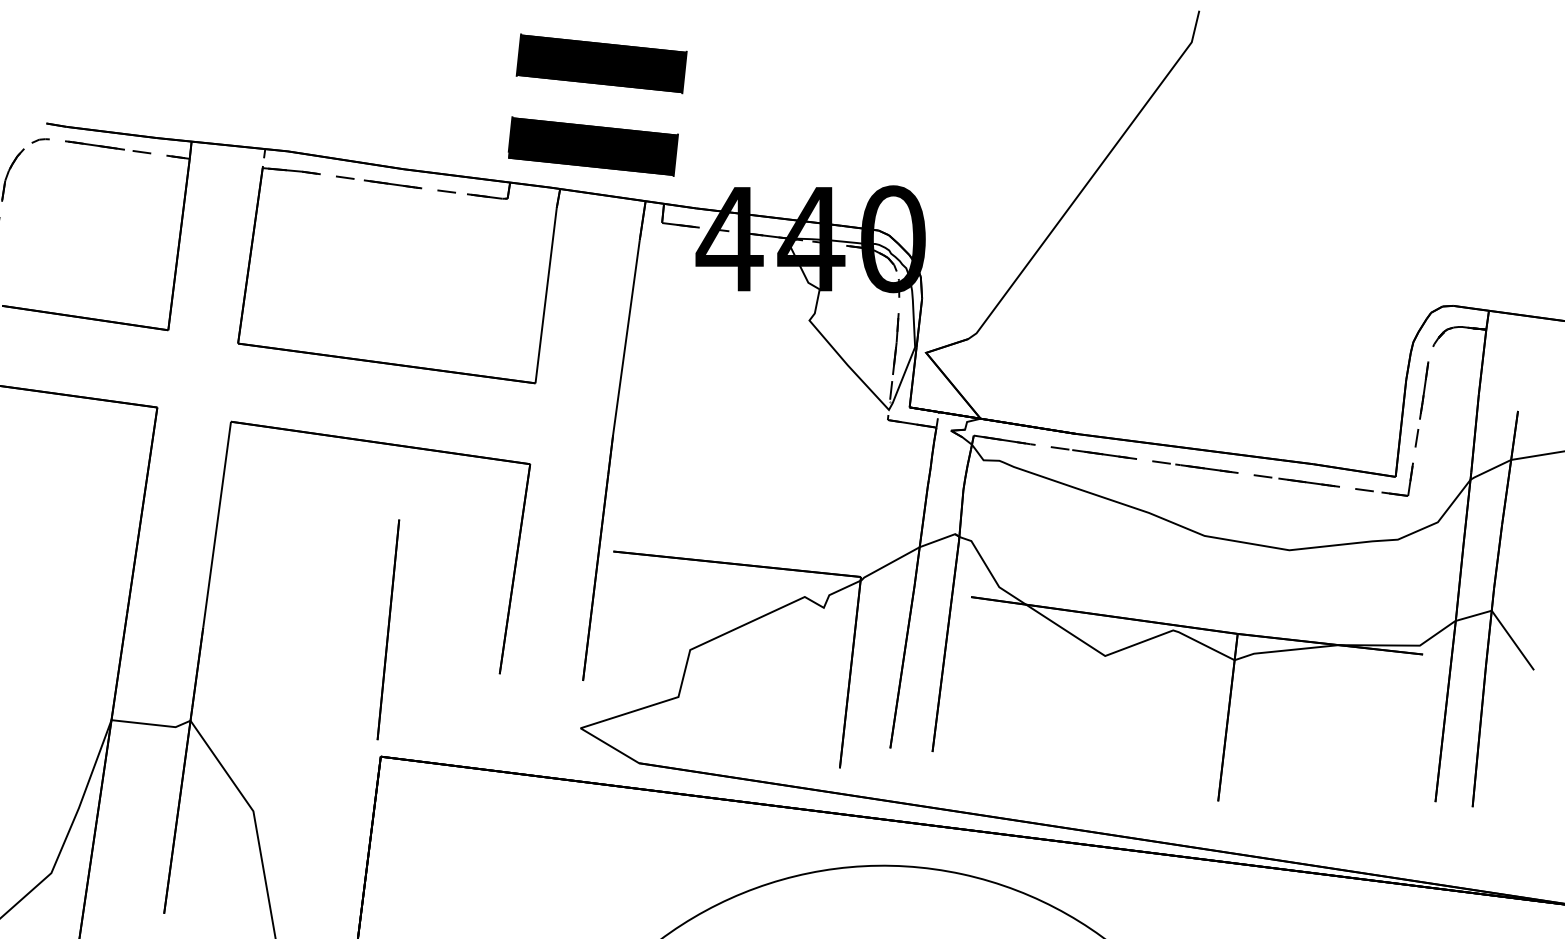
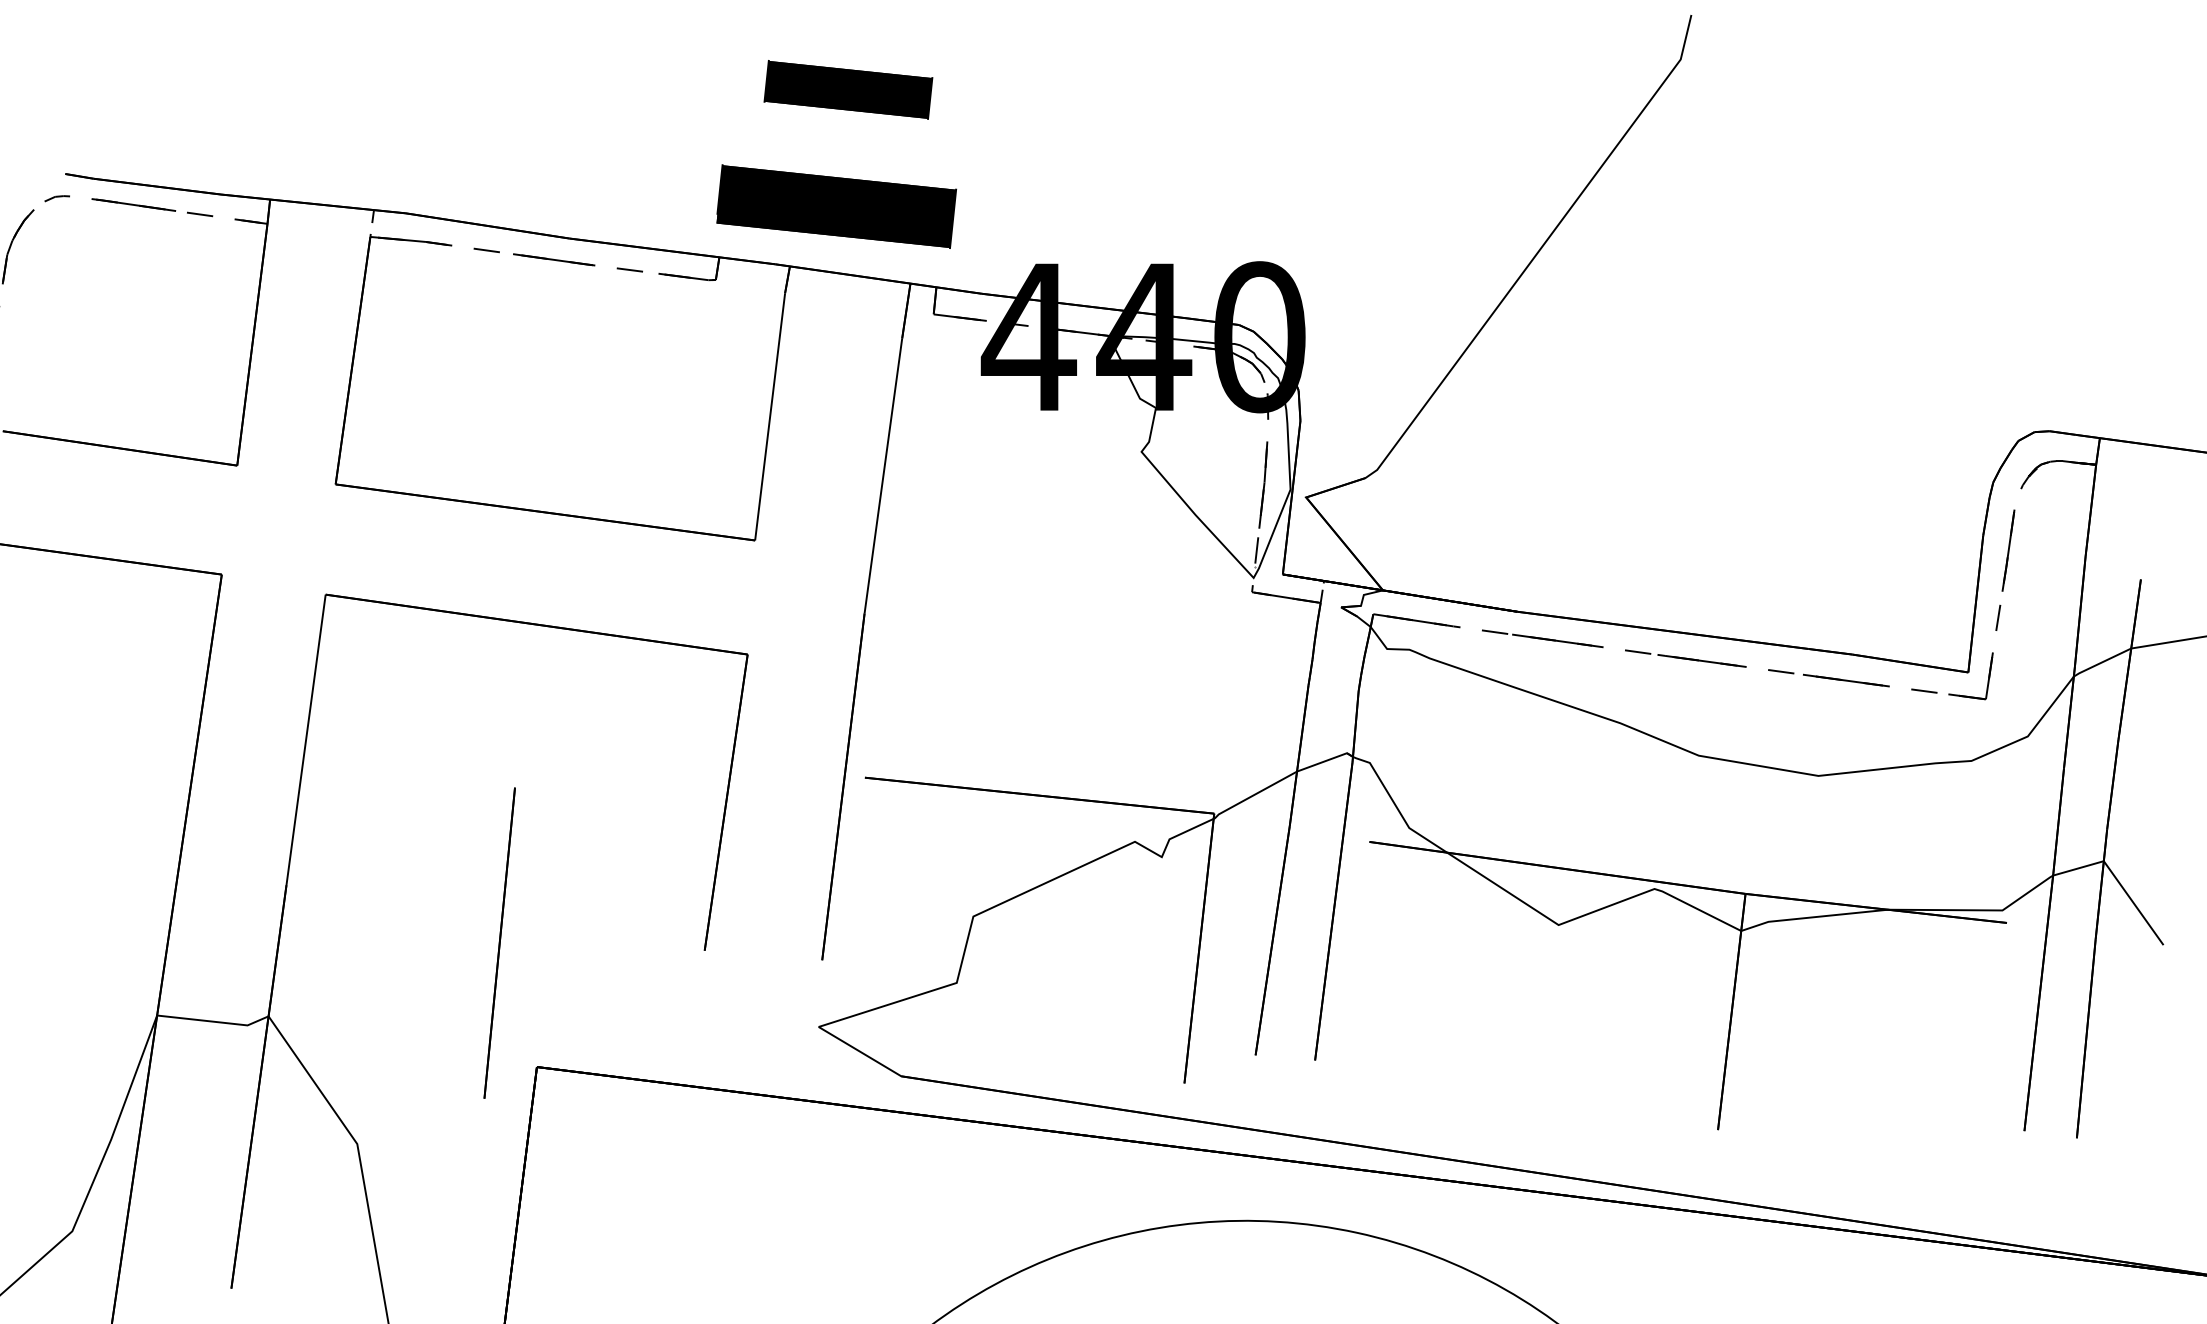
part: (601, 63) -> (848, 89), size x0.7
line: (388, 629) -> (499, 942), moved

